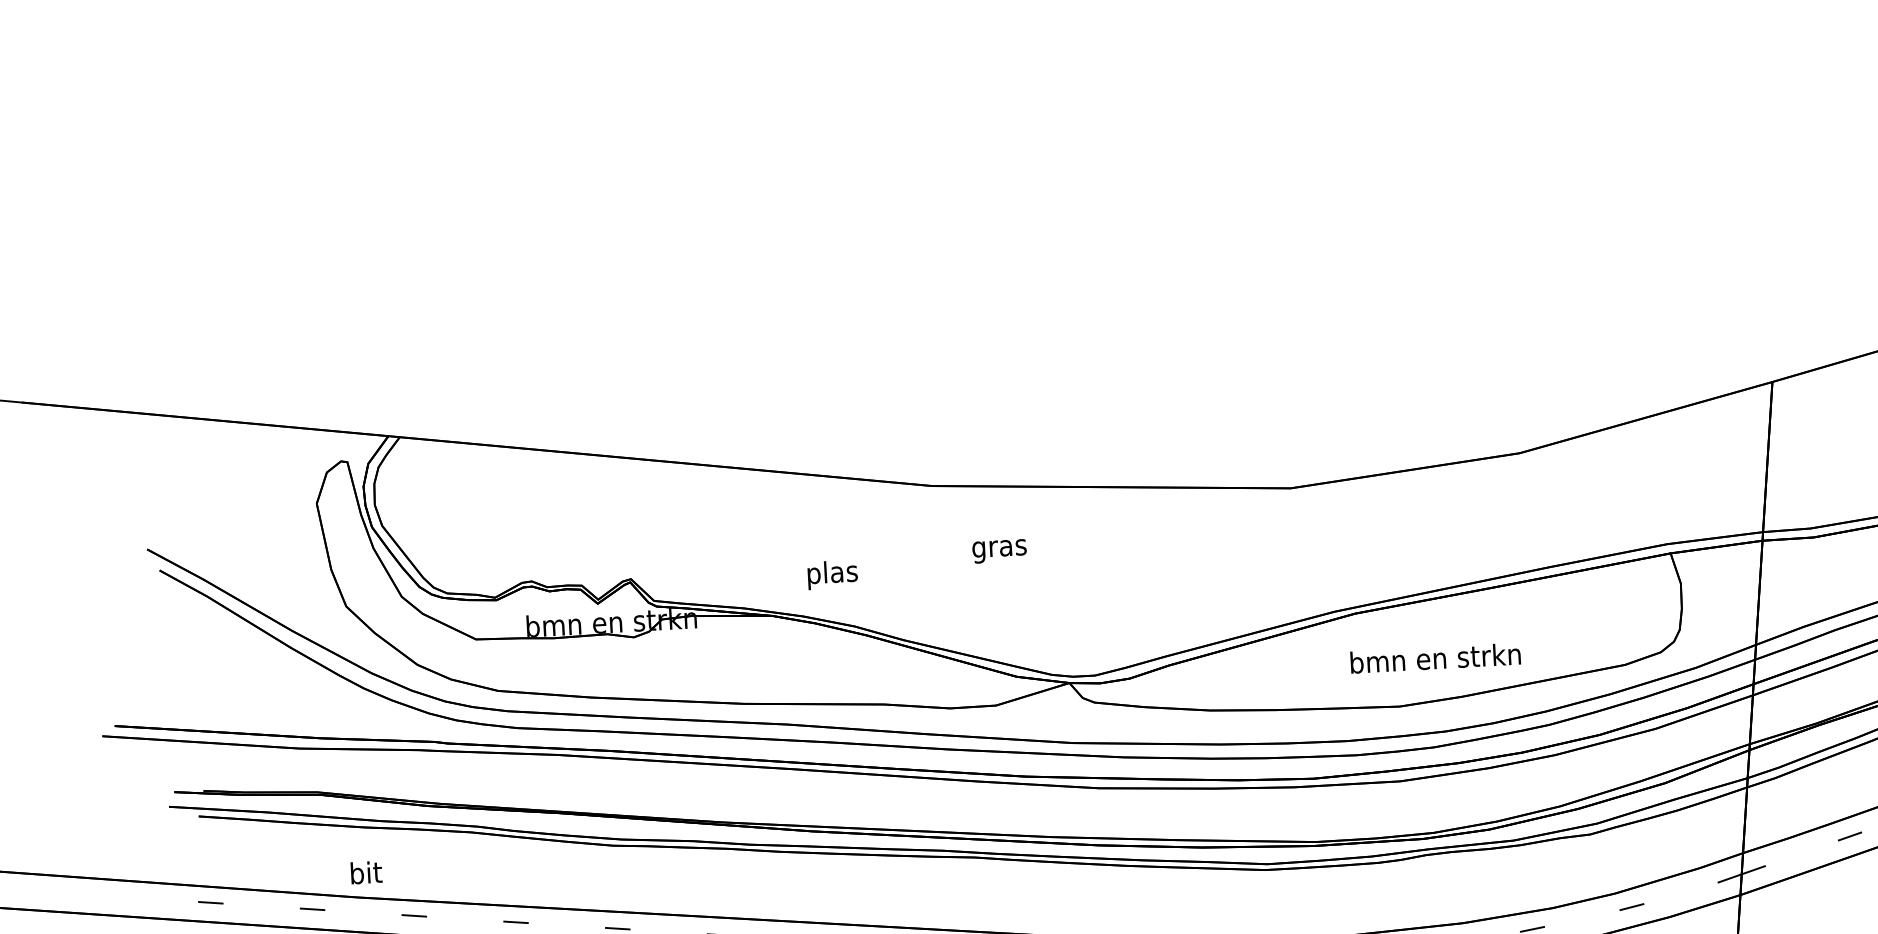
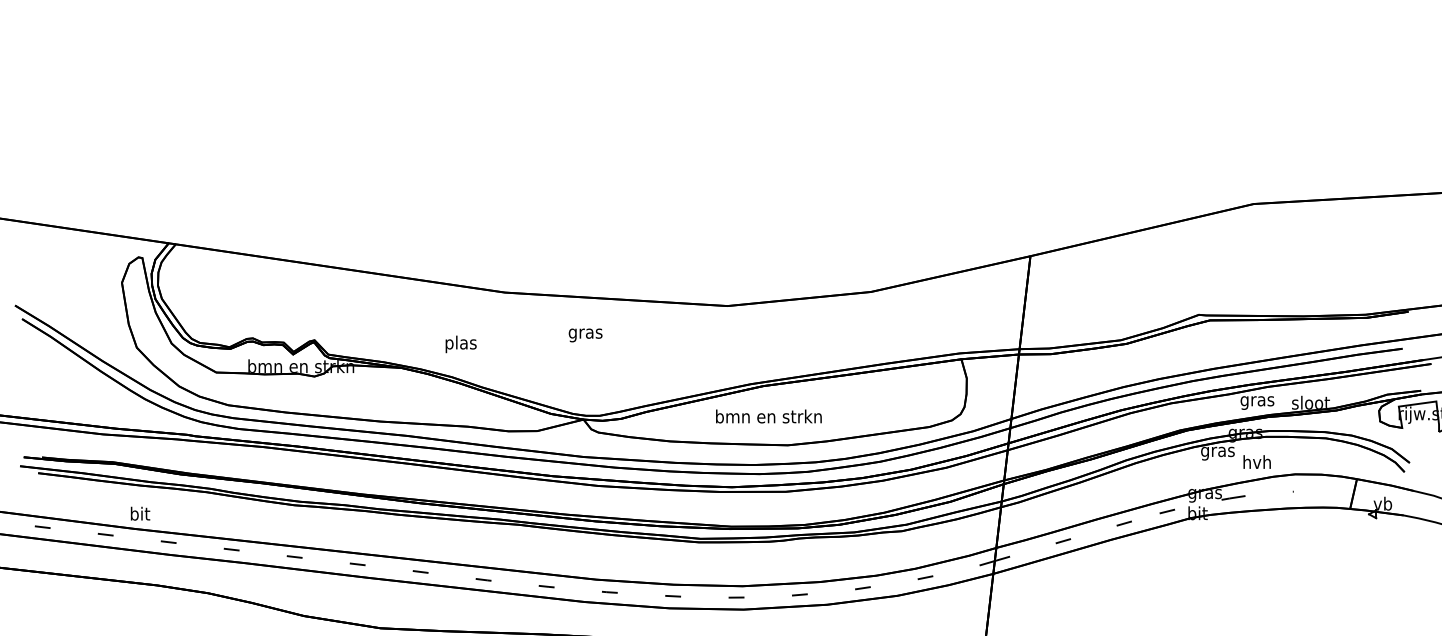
text: (999, 551) -> (585, 335), moved
text: (831, 575) -> (460, 344), moved
text: (1434, 658) -> (768, 416), moved

